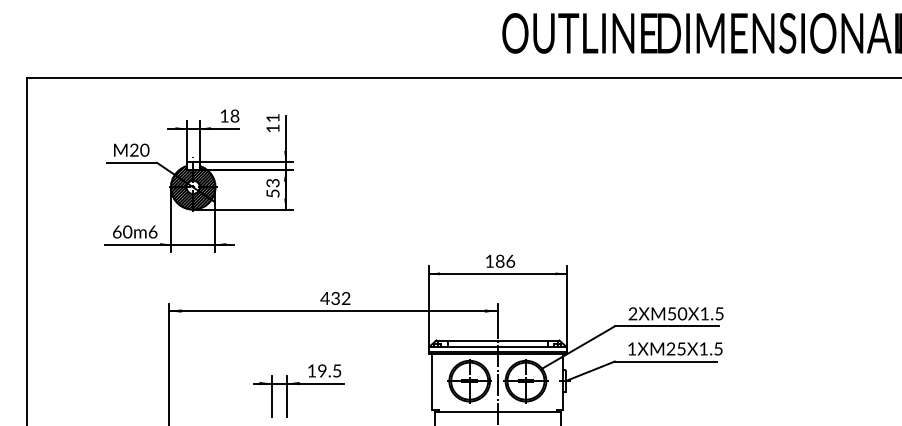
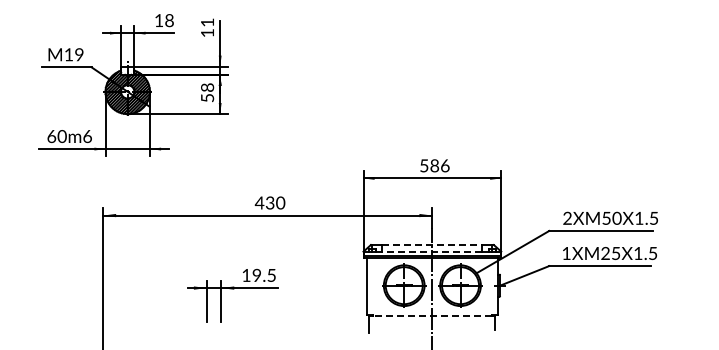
text: (139, 149) -> (74, 54), M20 -> M19
text: (272, 182) -> (207, 87), 53 -> 58
text: (489, 260) -> (424, 165), 186 -> 586
text: (345, 298) -> (280, 203), 432 -> 430
line: (497, 340) -> (432, 245), solid -> dashed
line: (497, 347) -> (432, 252), solid -> dashed
line: (497, 411) -> (432, 316), solid -> dashed

